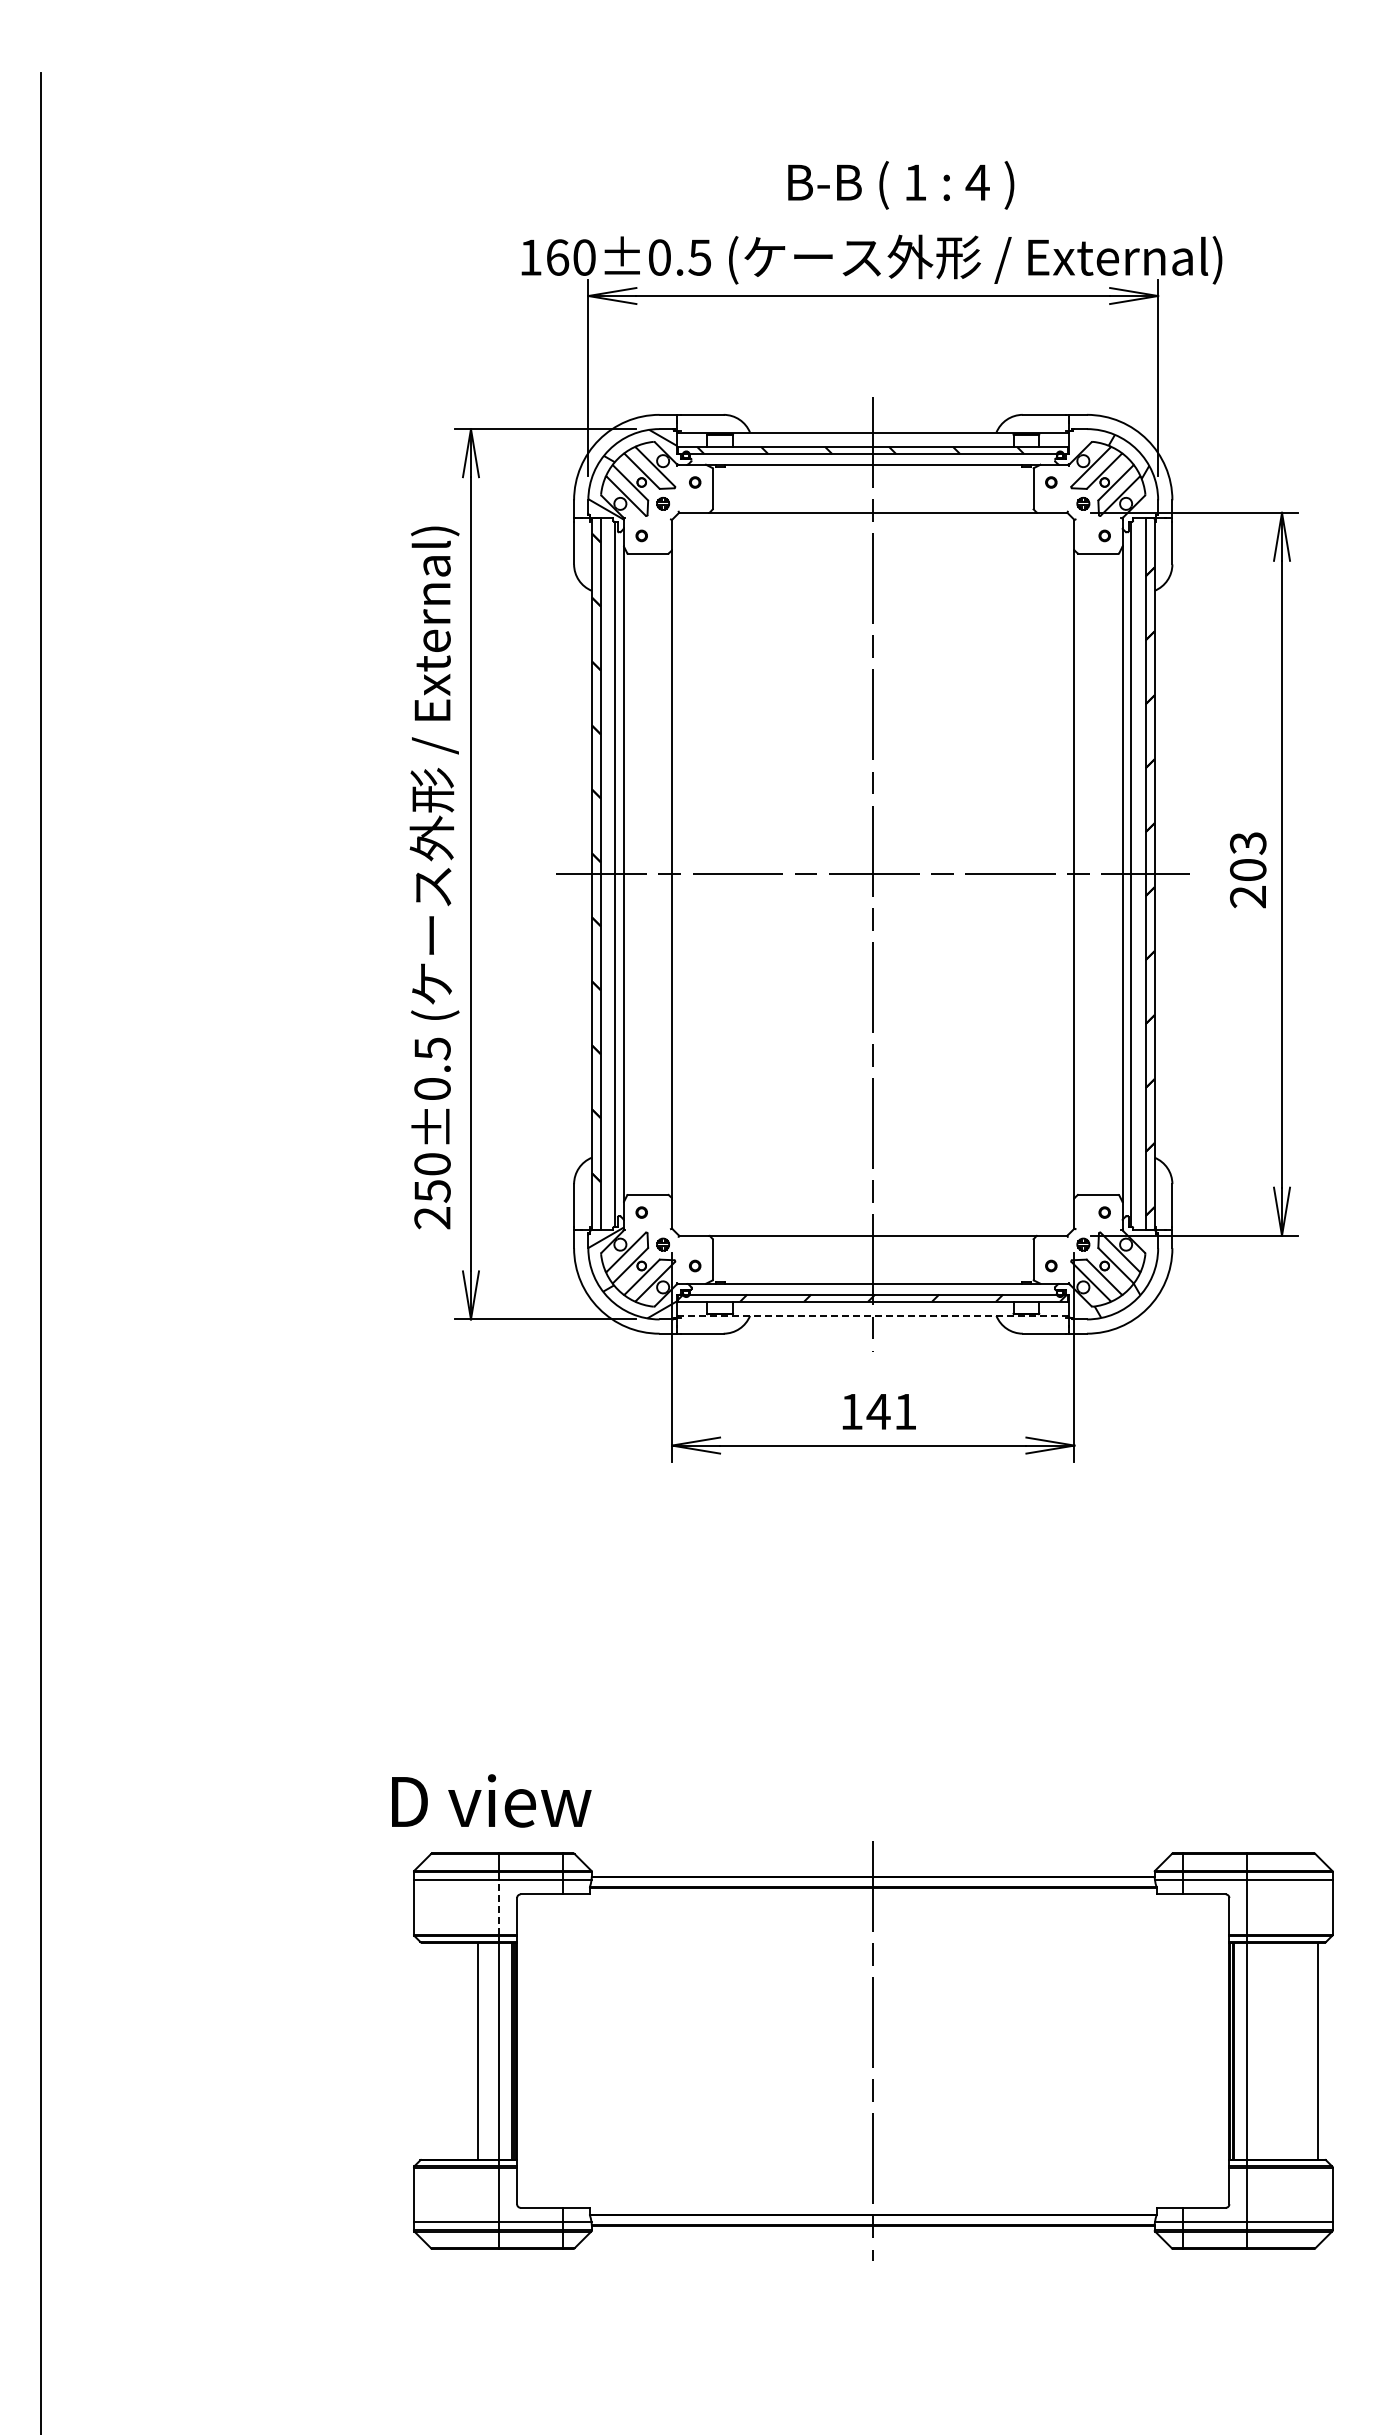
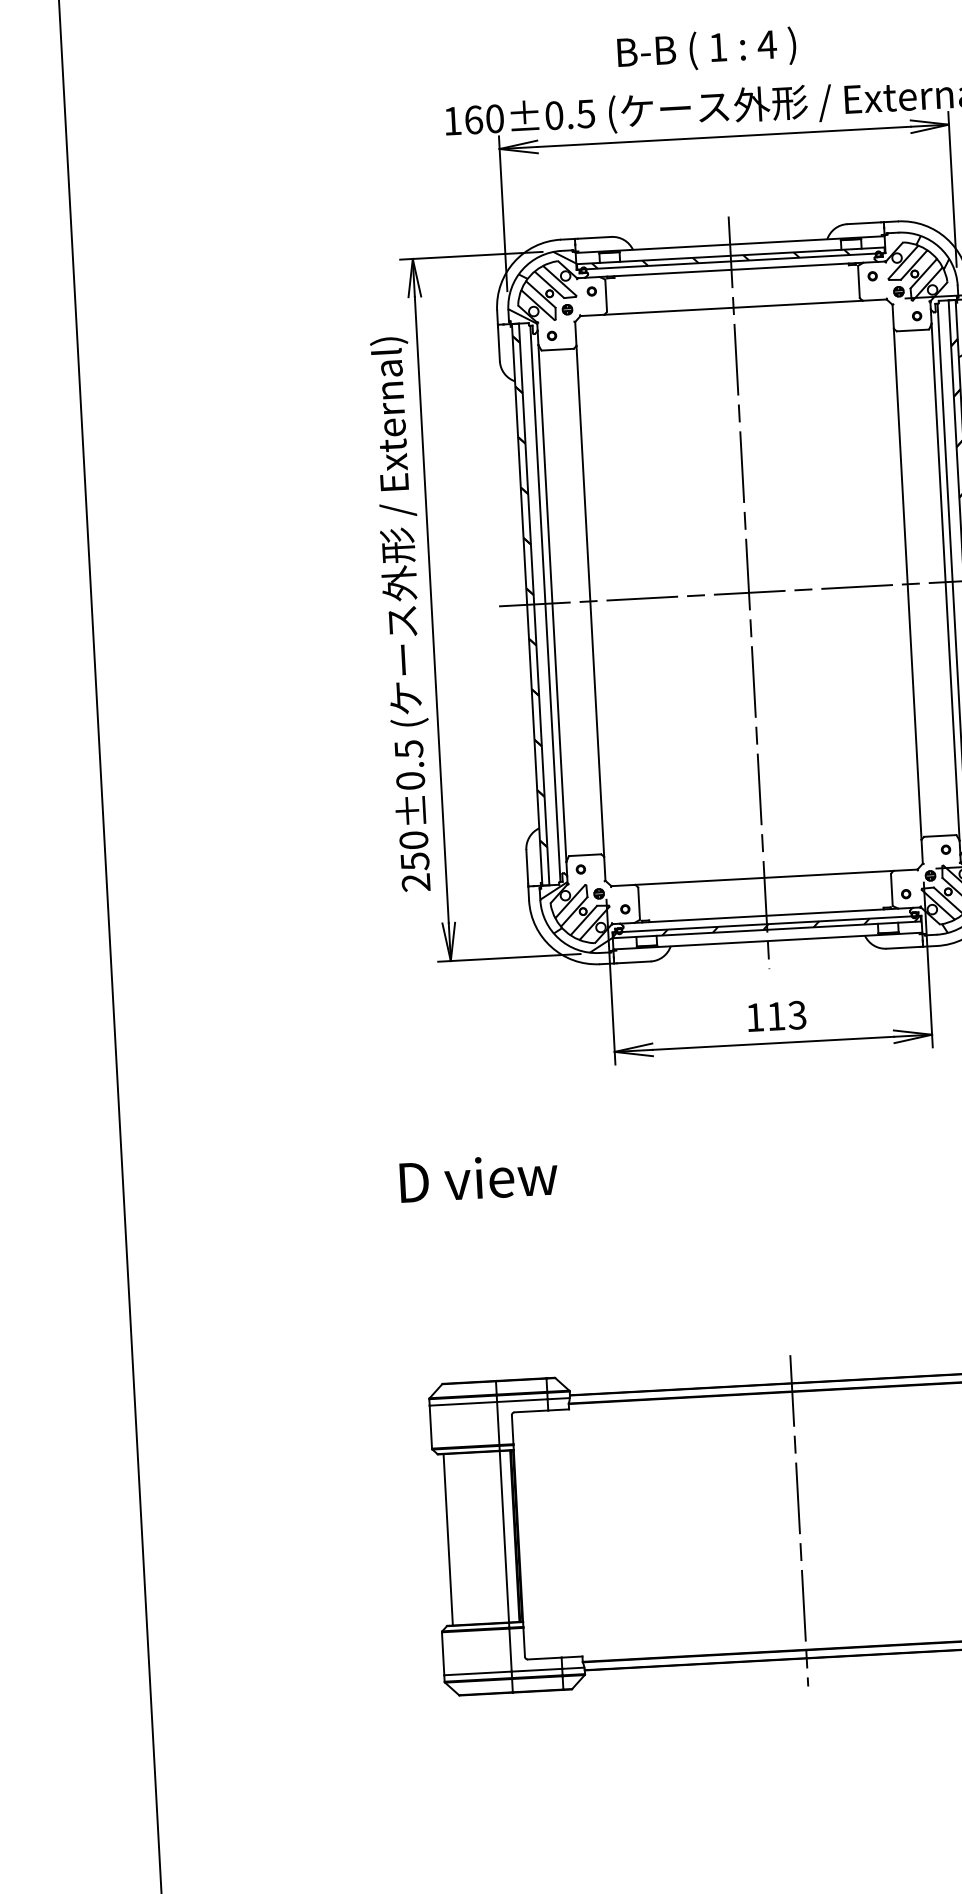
text: (901, 185) -> (707, 50), moved
line: (873, 1315) -> (768, 940), dashed -> solid
text: (891, 1411) -> (786, 1015), 141 -> 113
text: (491, 1800) -> (478, 1177), moved
line: (499, 1906) -> (498, 1422), dashed -> solid
line: (478, 2050) -> (448, 1539), moved

